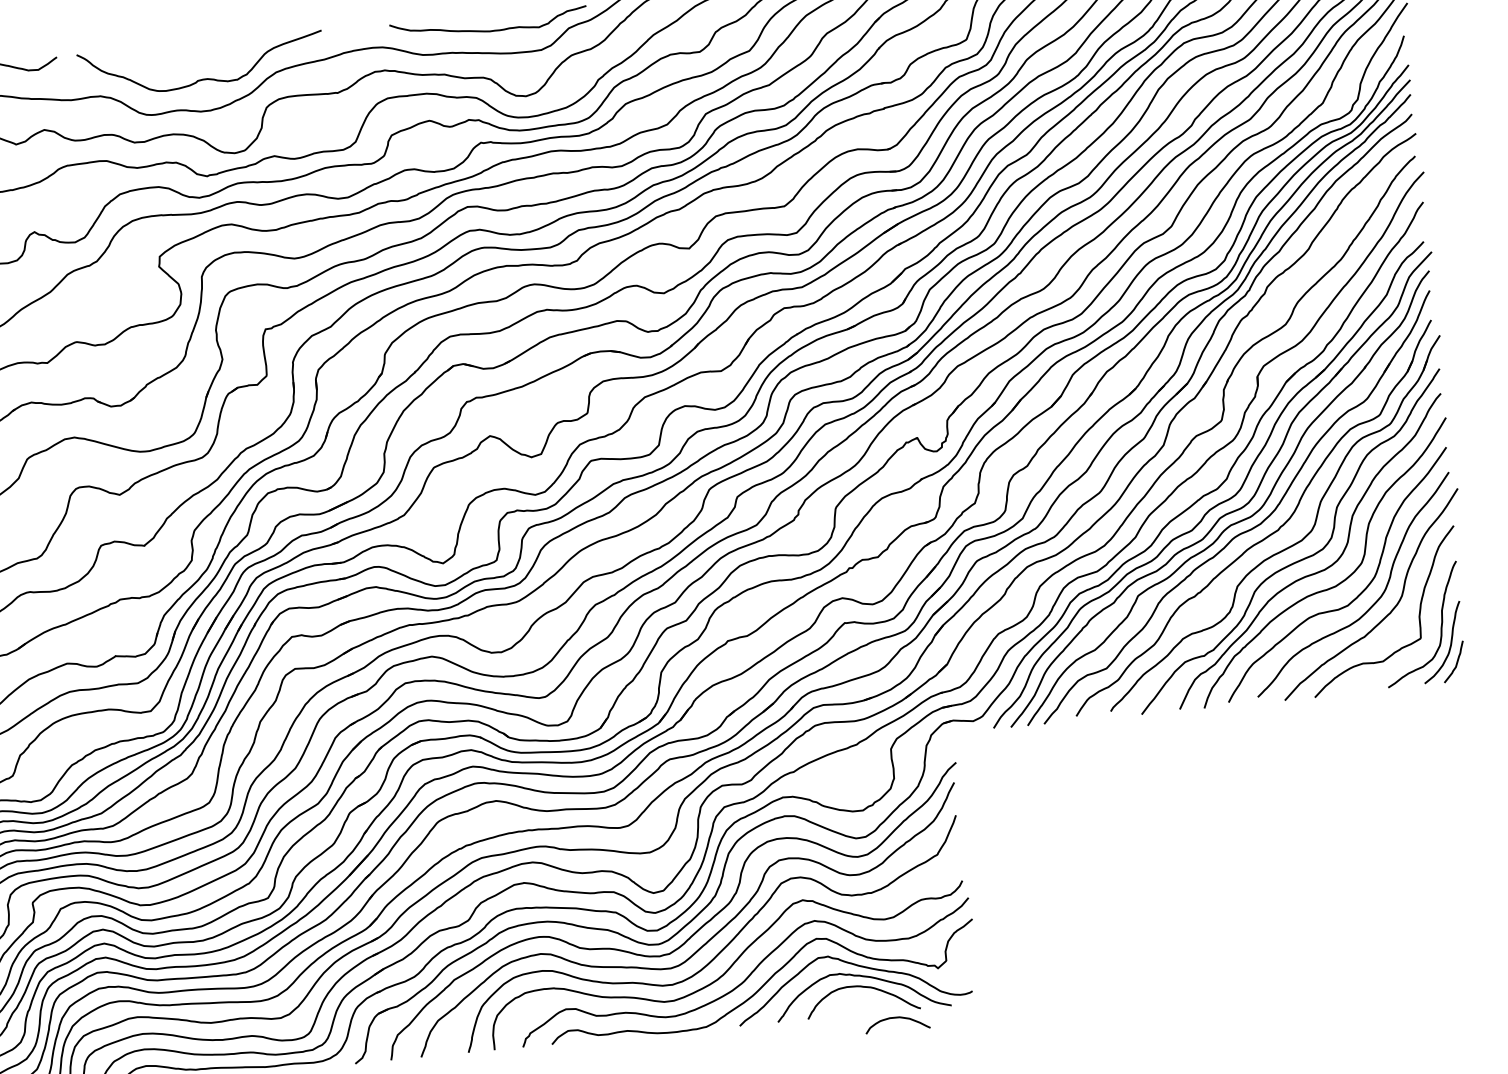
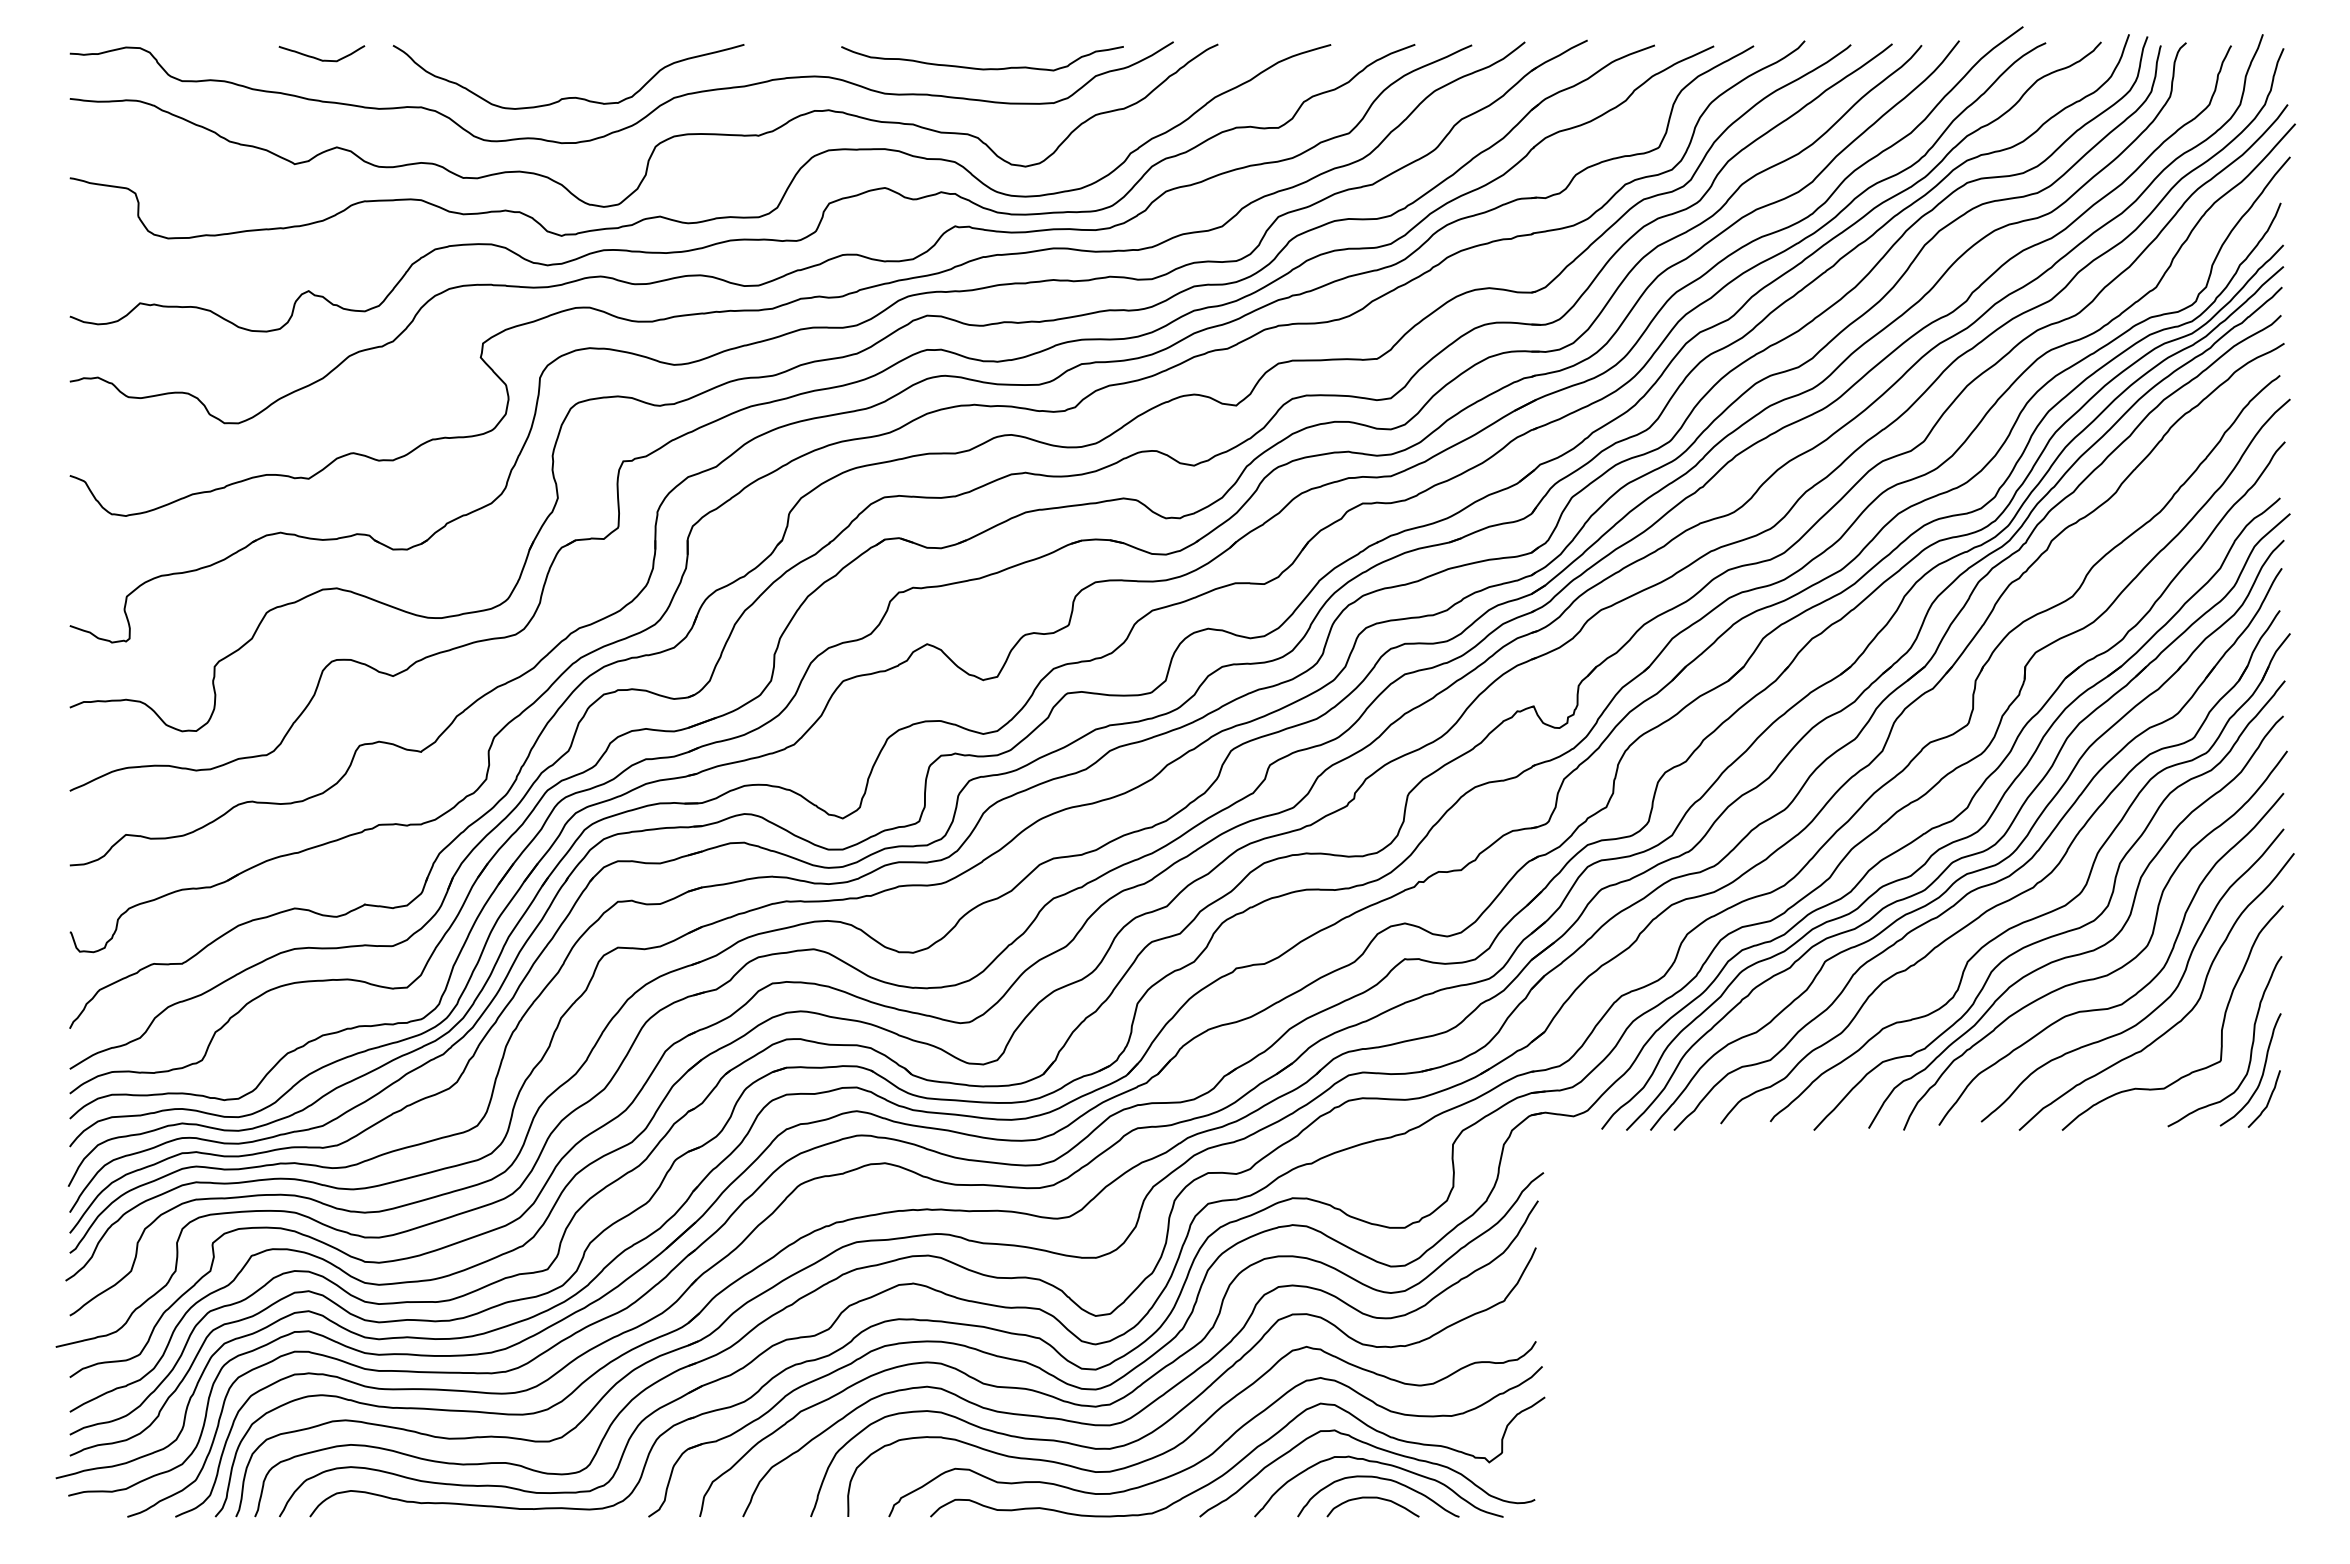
curve: (896, 1018) -> (1372, 1498), moved

